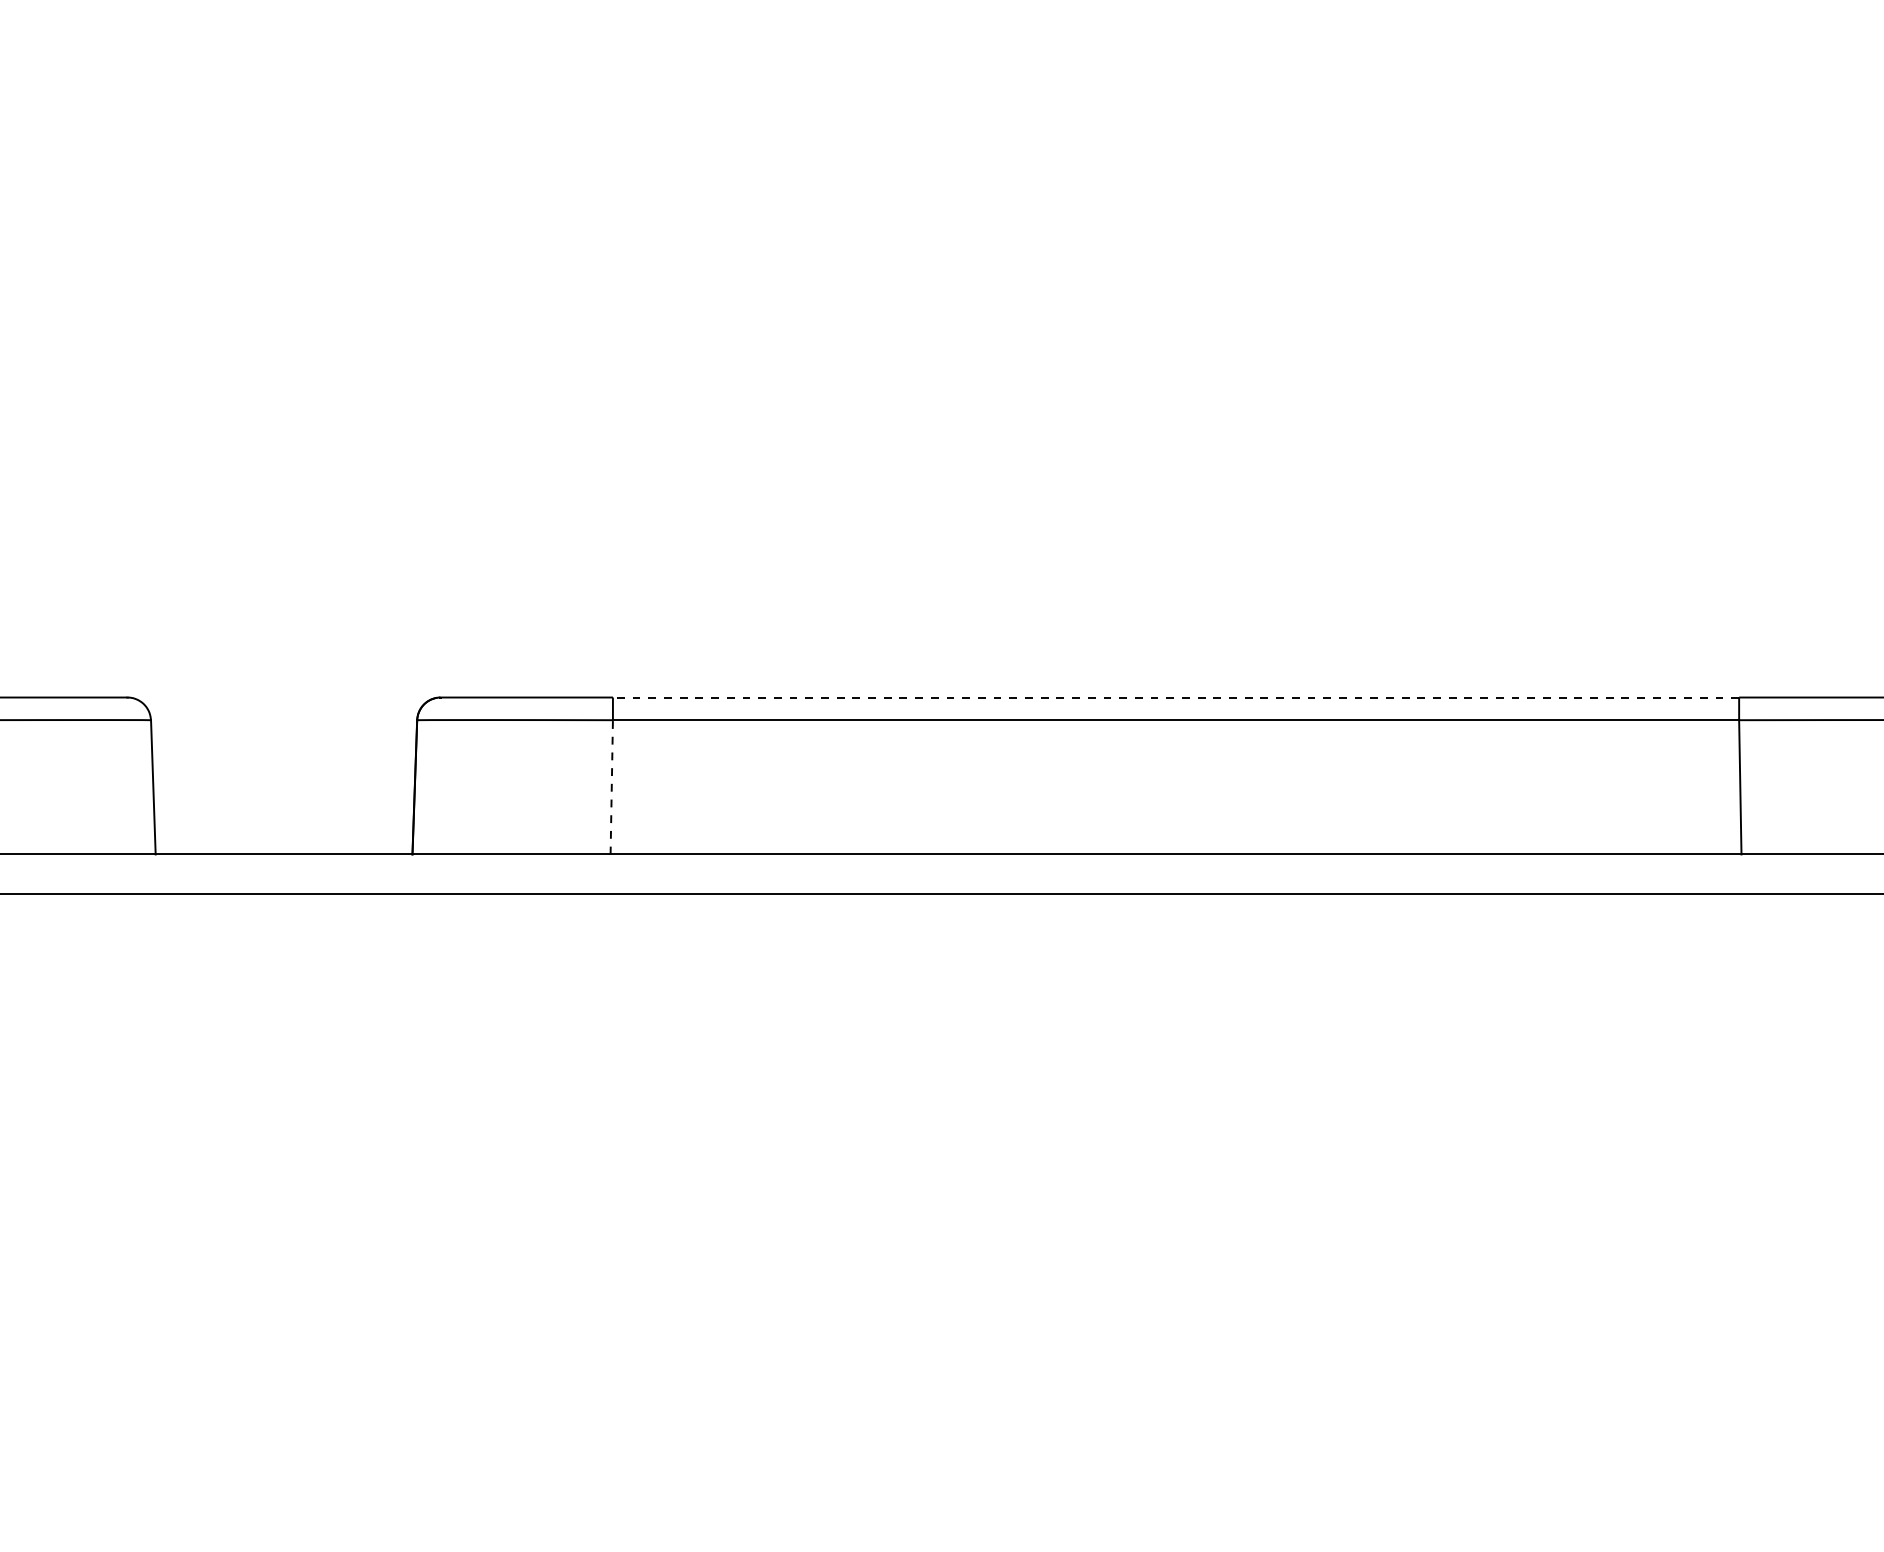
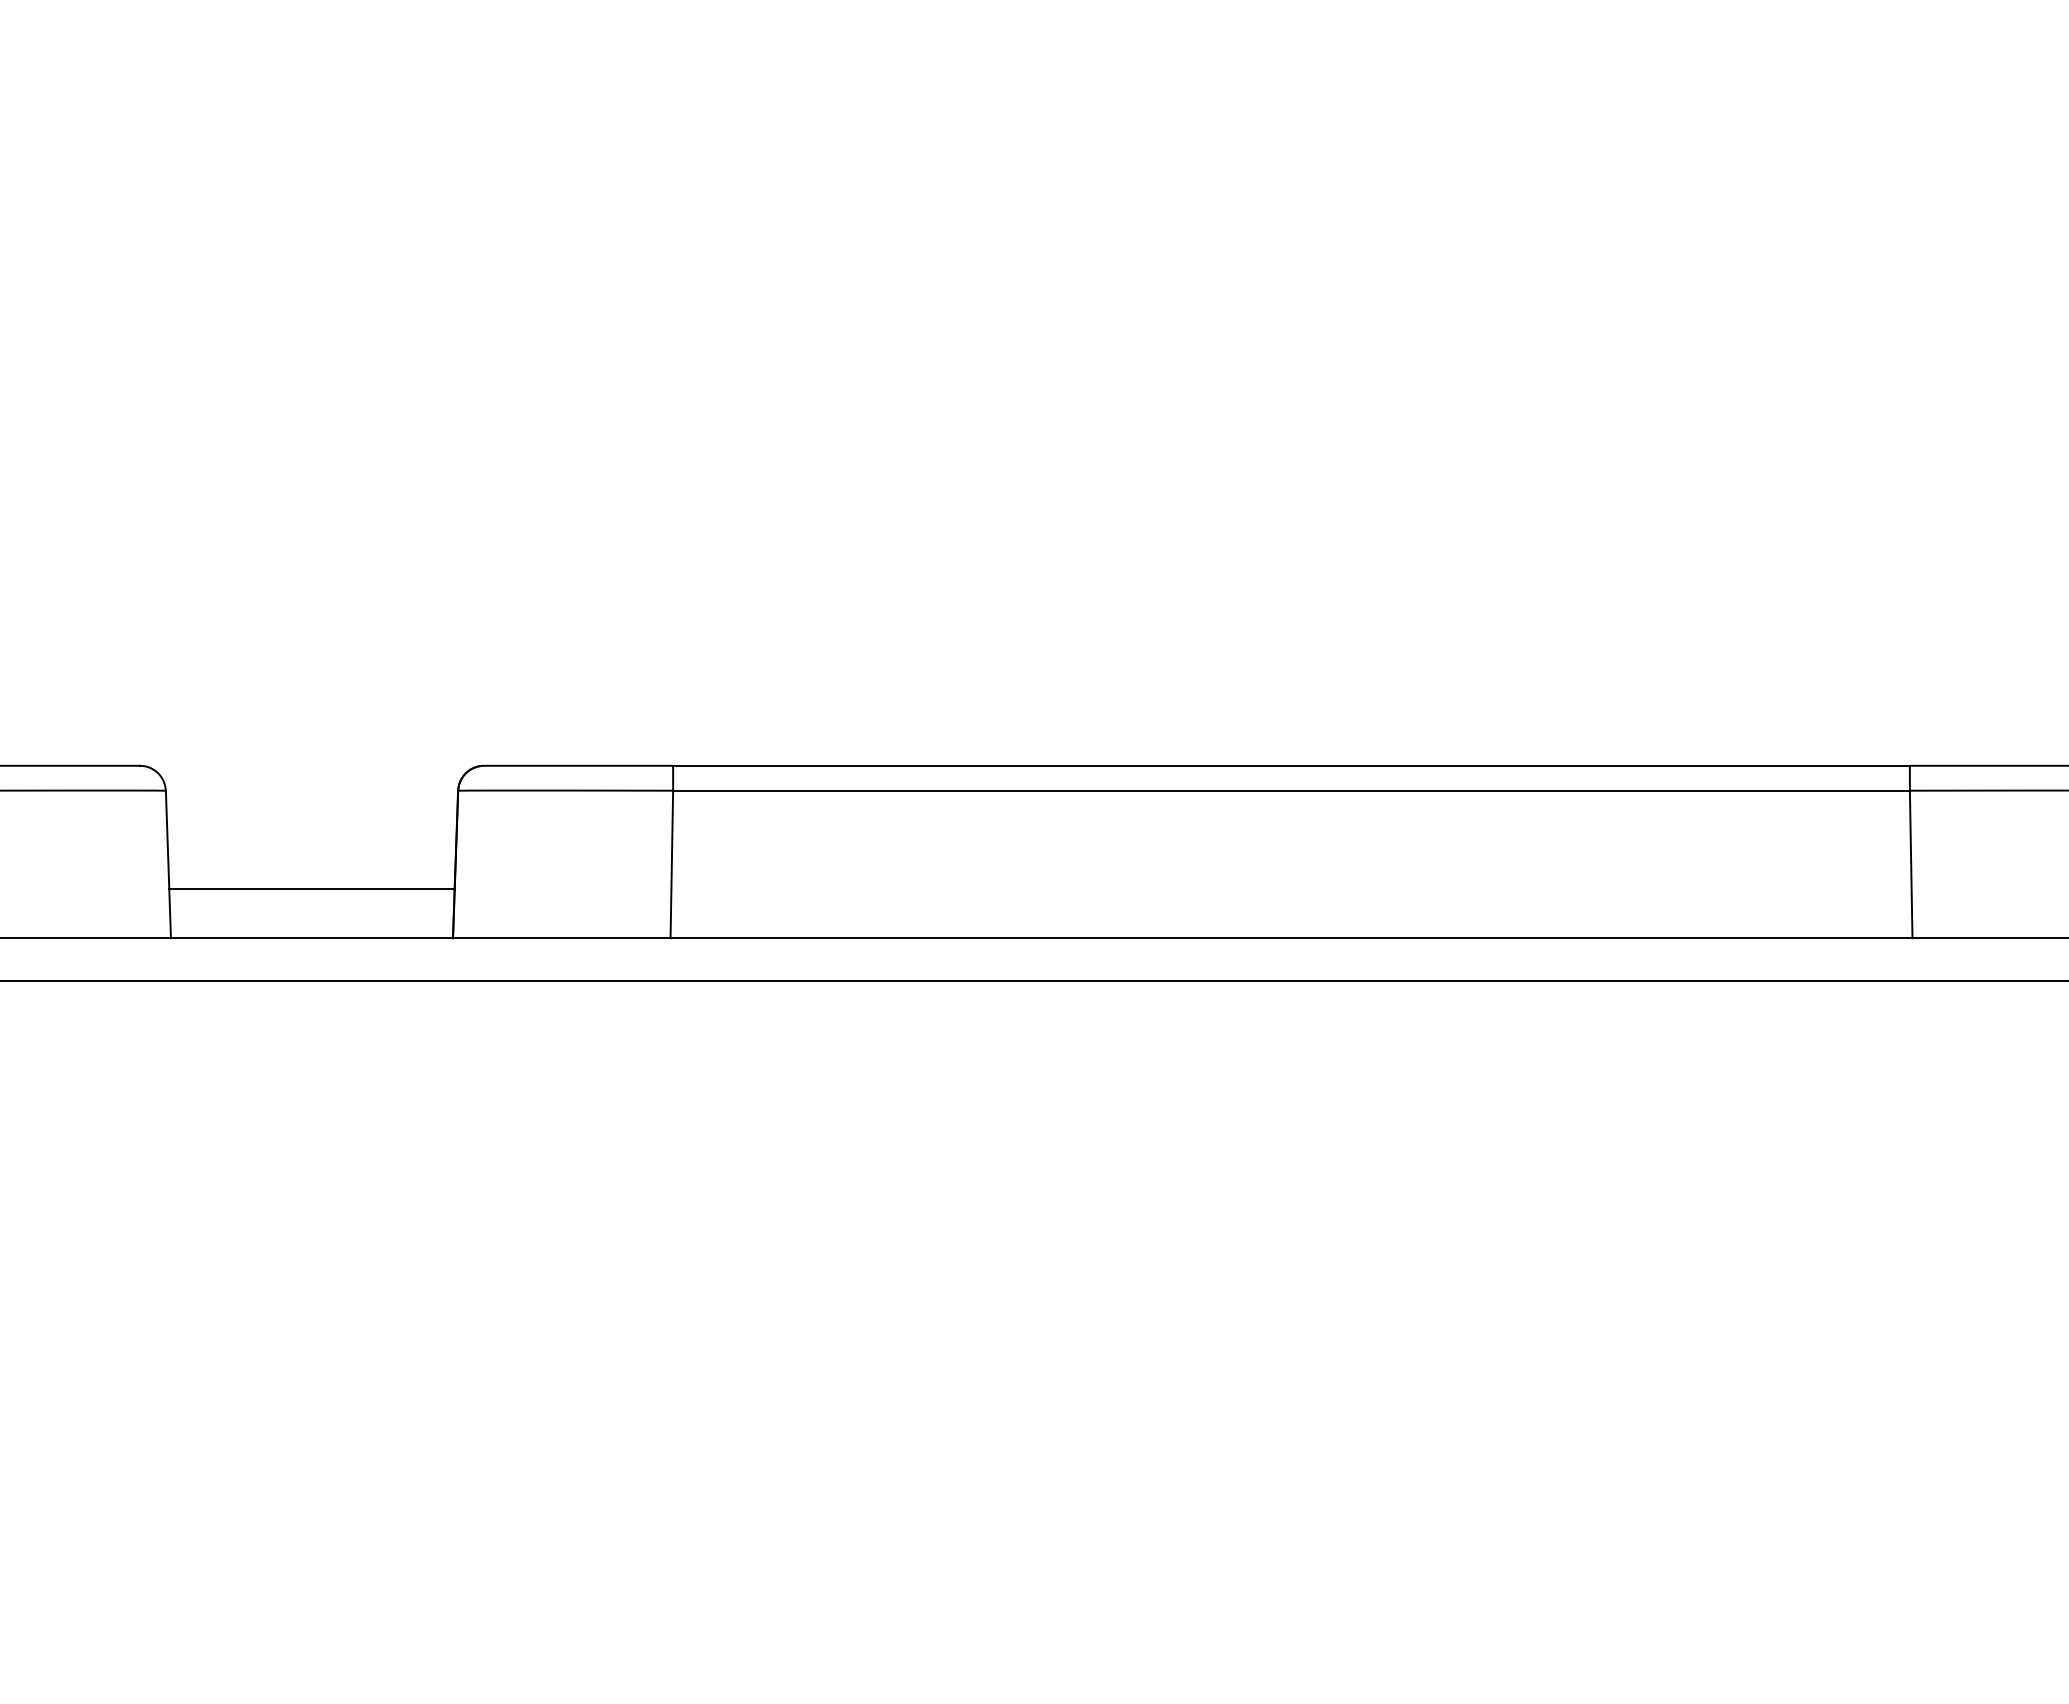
line: (1176, 697) -> (1291, 765), dashed -> solid
line: (611, 787) -> (671, 864), dashed -> solid
line: (283, 809) -> (311, 888), added

